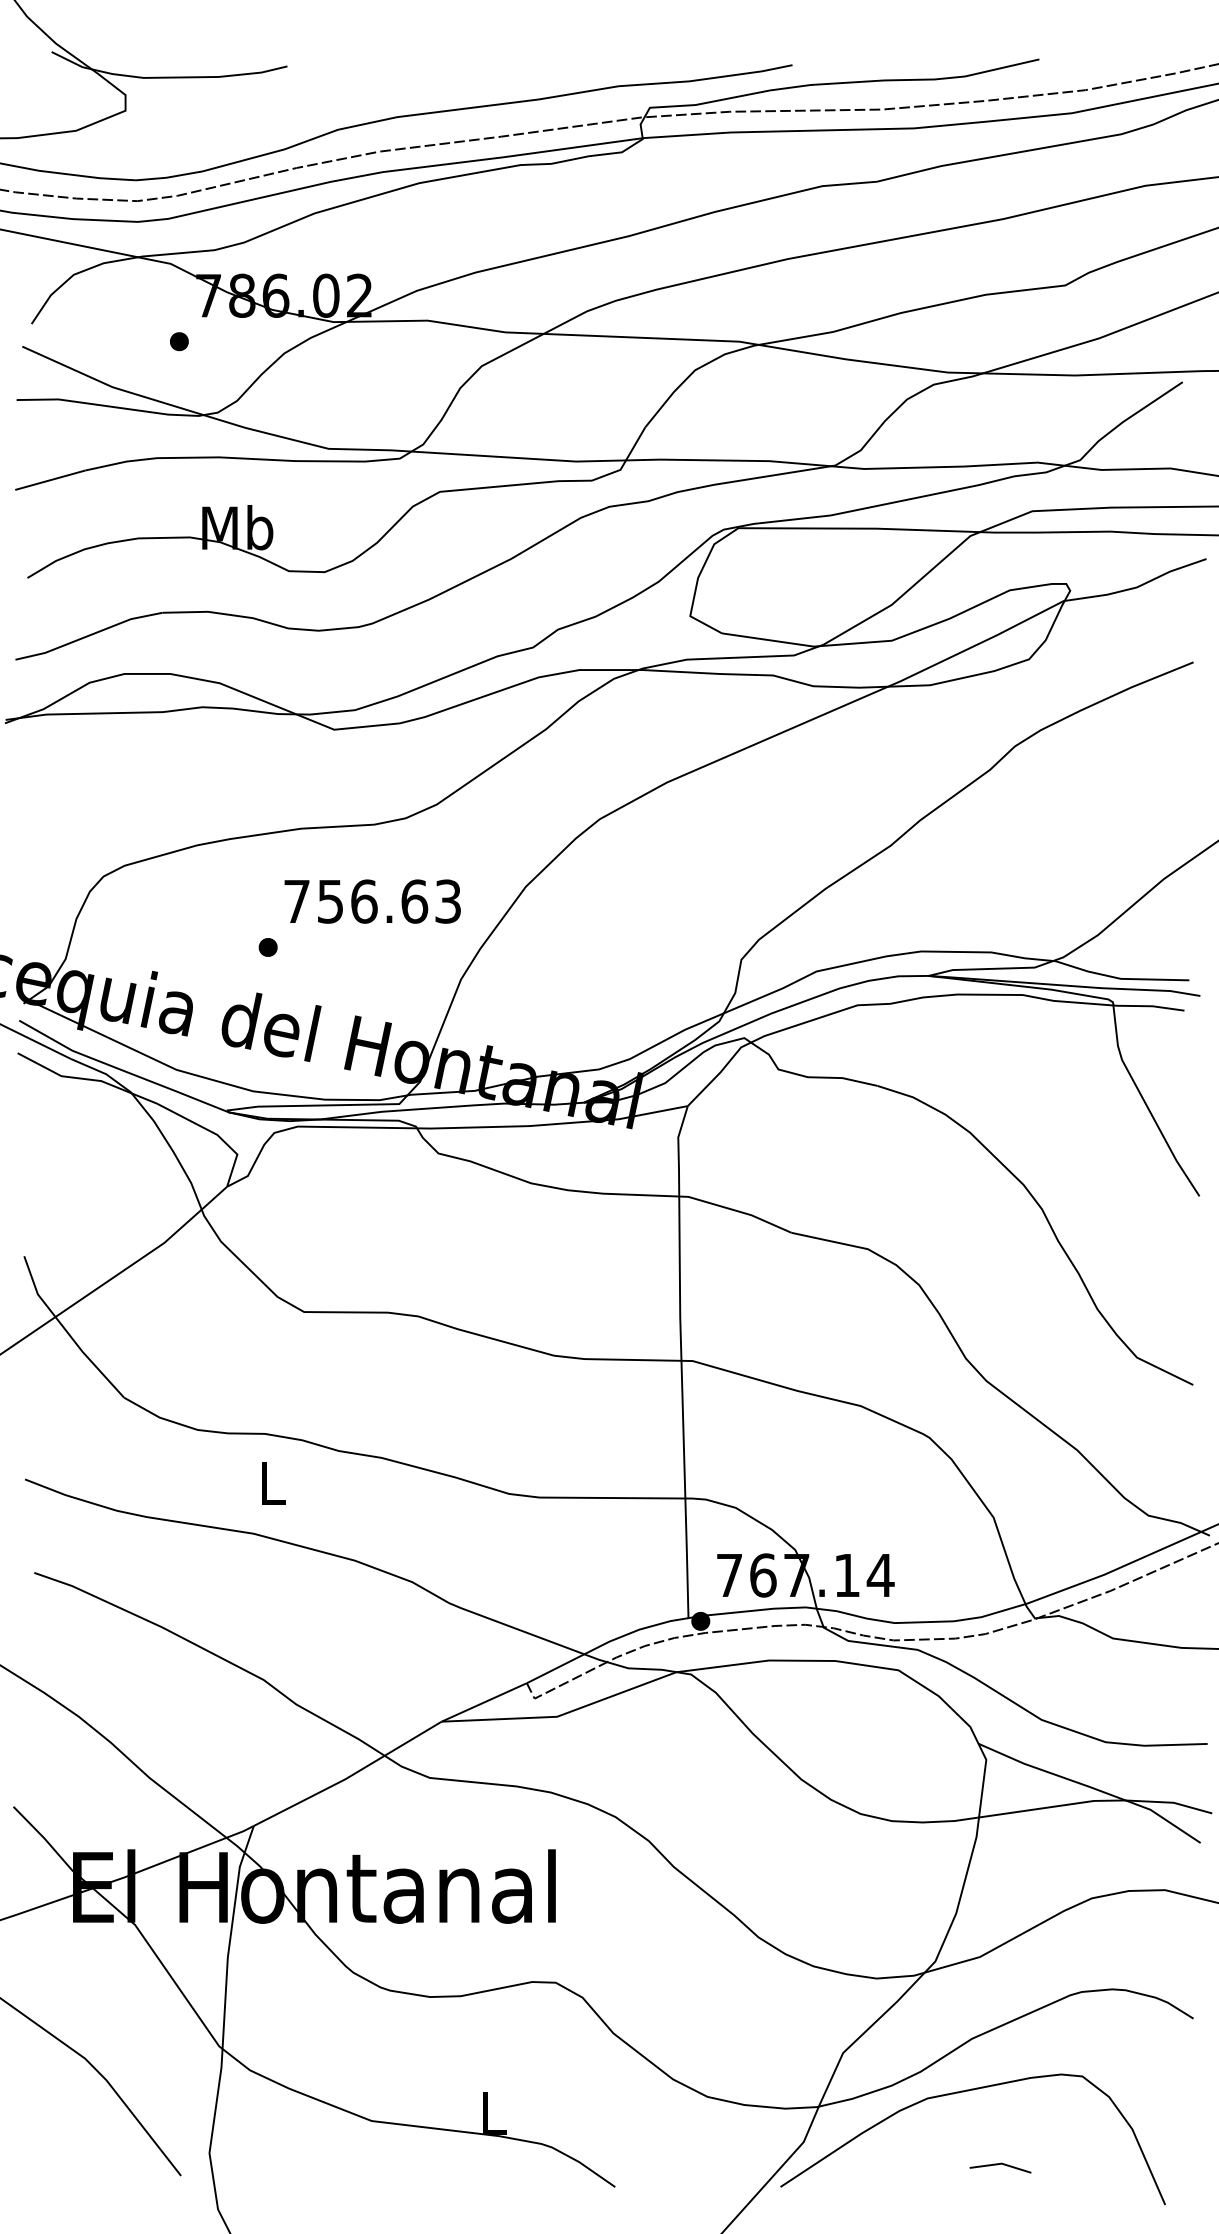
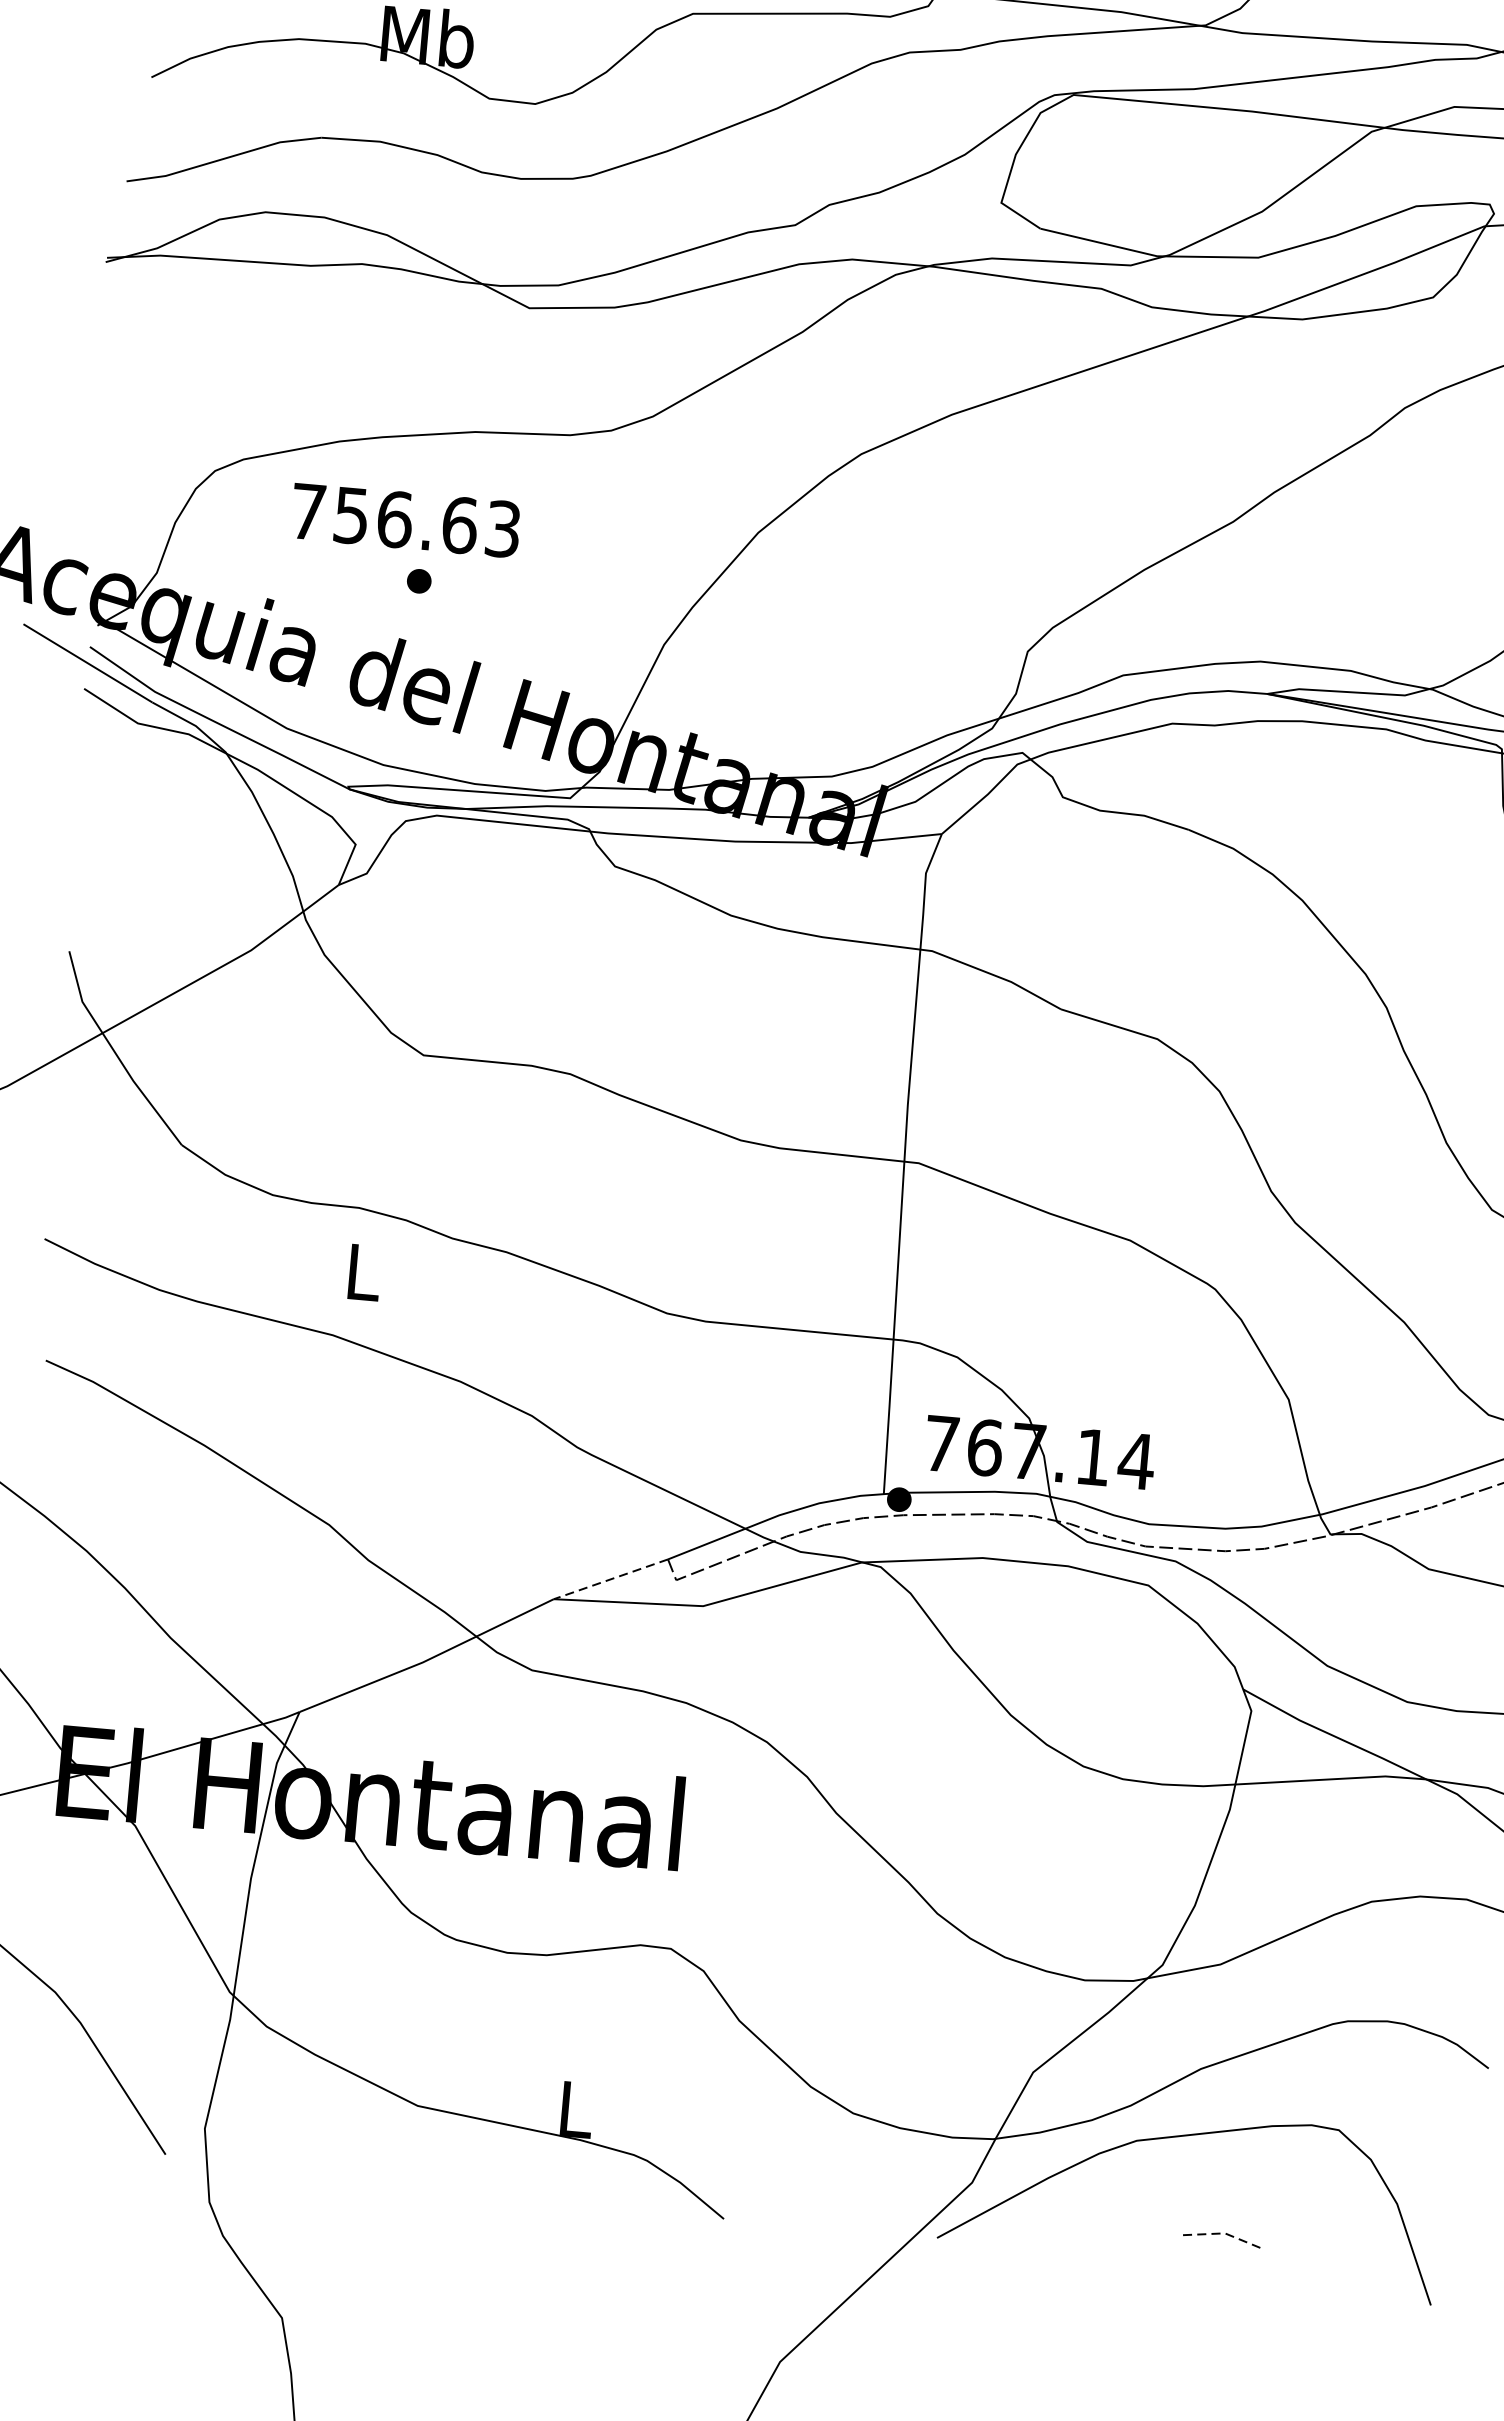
text: (372, 901) -> (405, 520), moved
line: (484, 1702) -> (611, 1579), solid -> dashed
line: (1001, 2163) -> (1224, 2233), solid -> dashed

